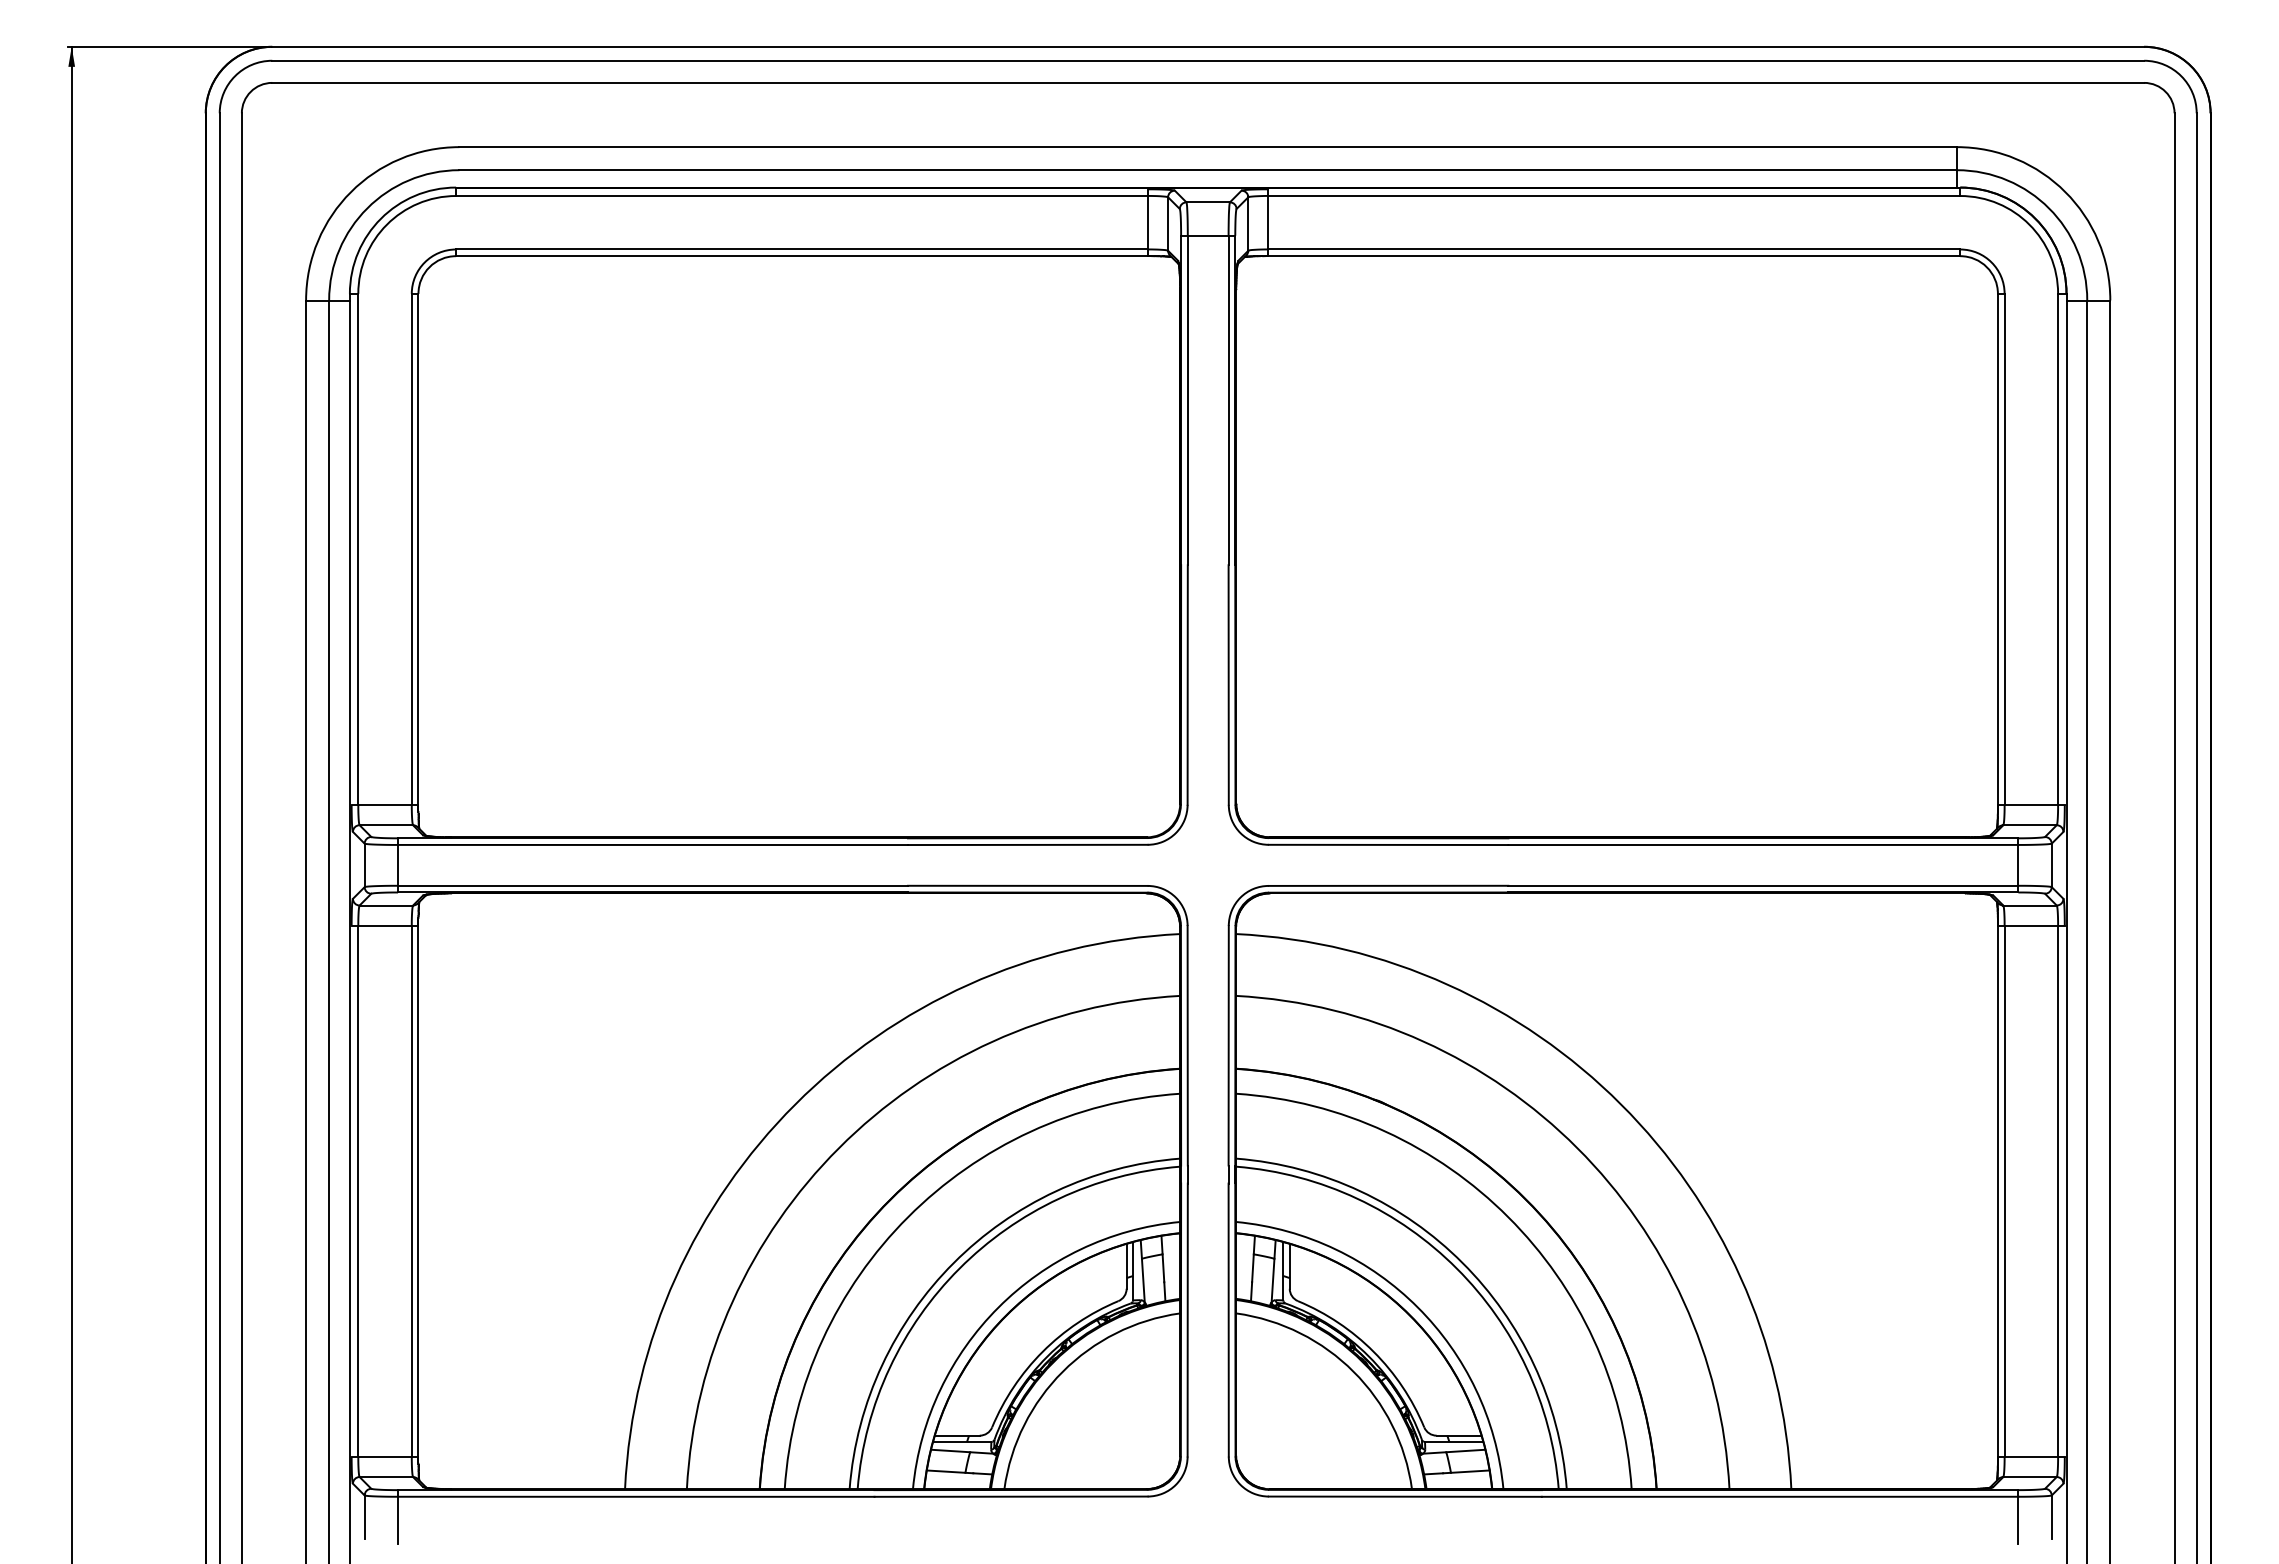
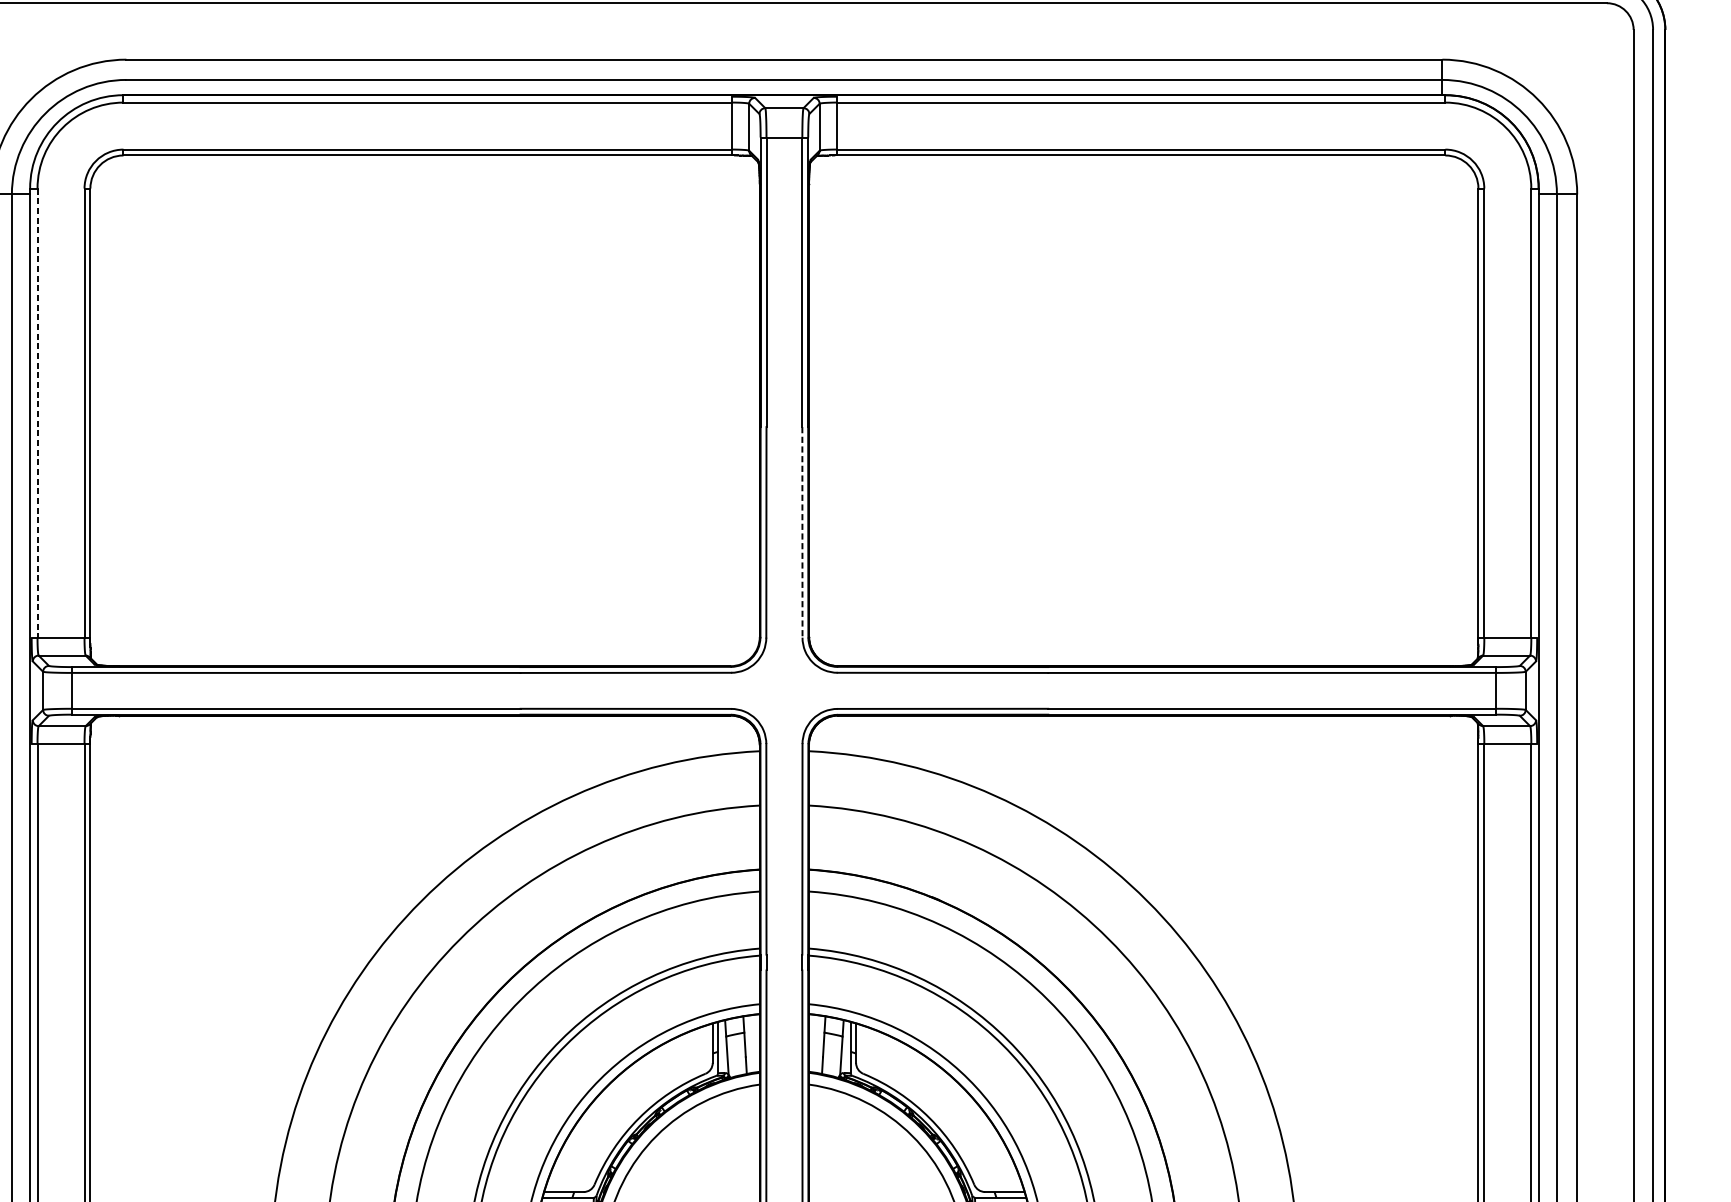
line: (358, 549) -> (37, 413), solid -> dashed
line: (1228, 685) -> (802, 532), solid -> dashed

